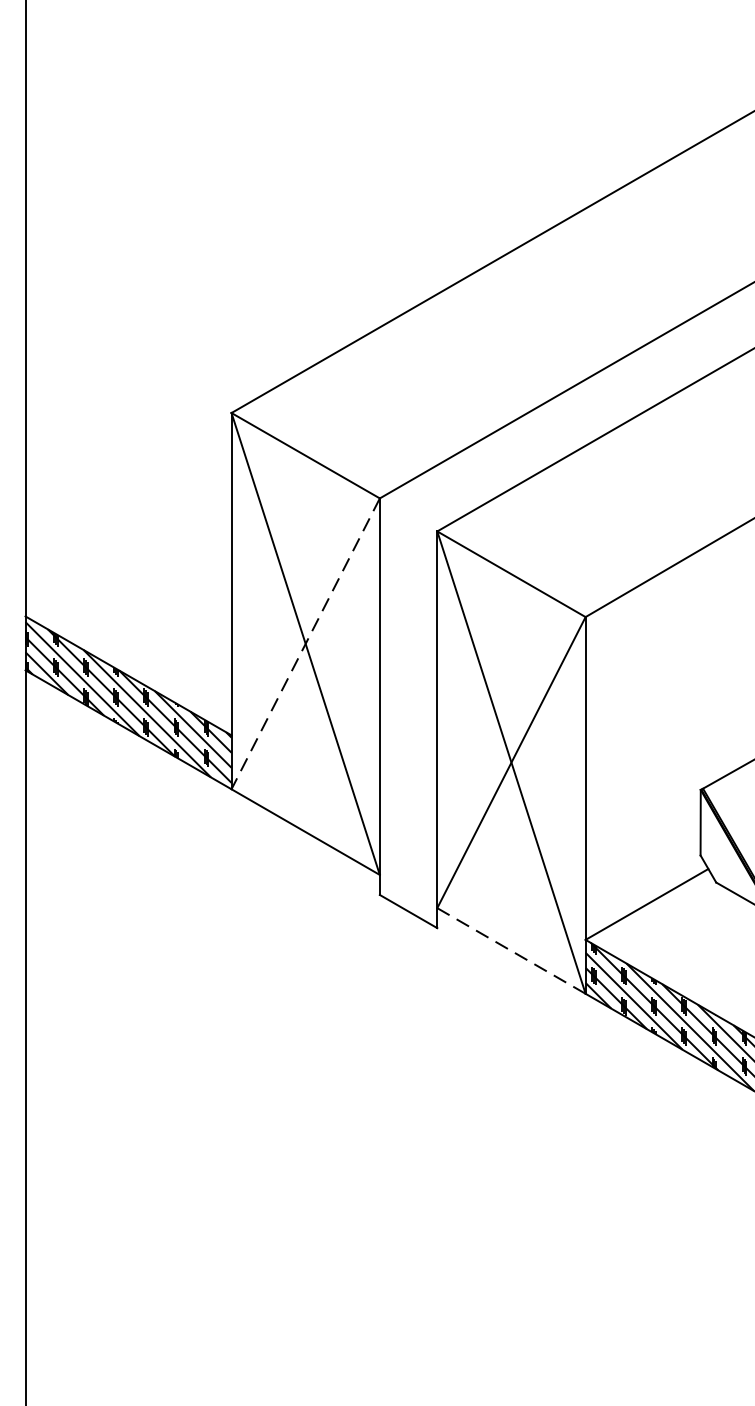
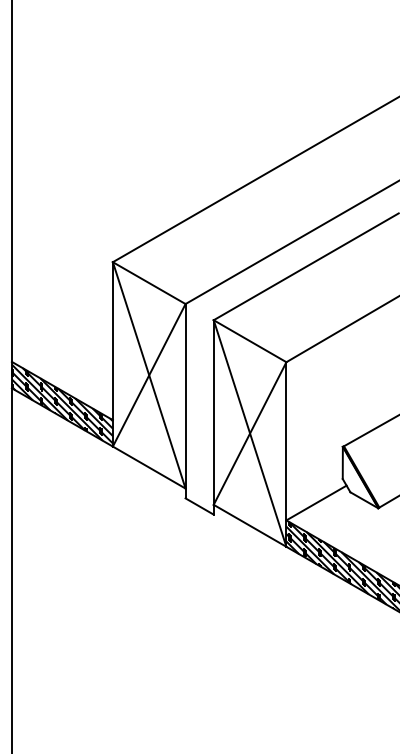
line: (306, 644) -> (149, 375), dashed -> solid
line: (512, 950) -> (250, 525), dashed -> solid

